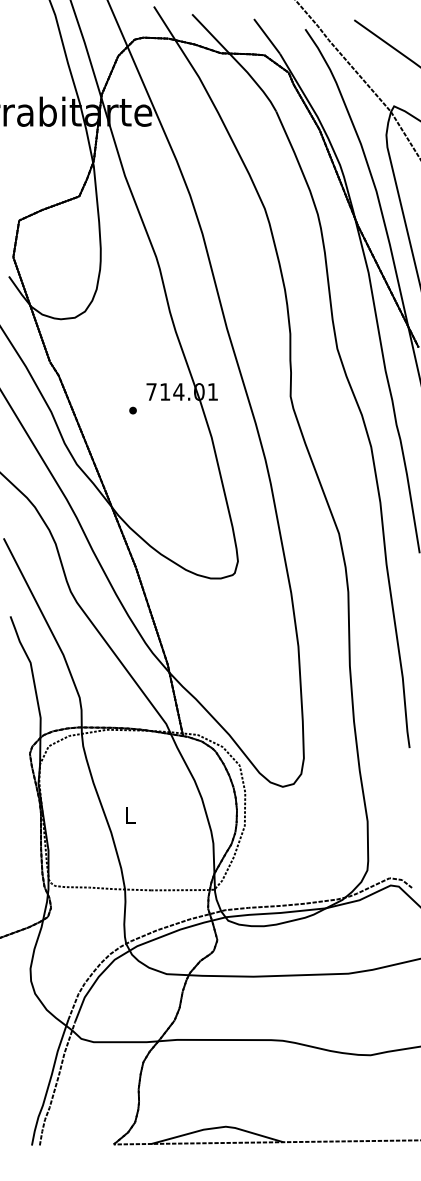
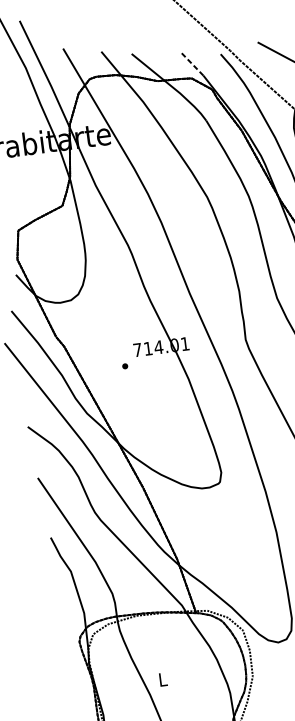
line: (267, 36) -> (192, 63), solid -> dashed

